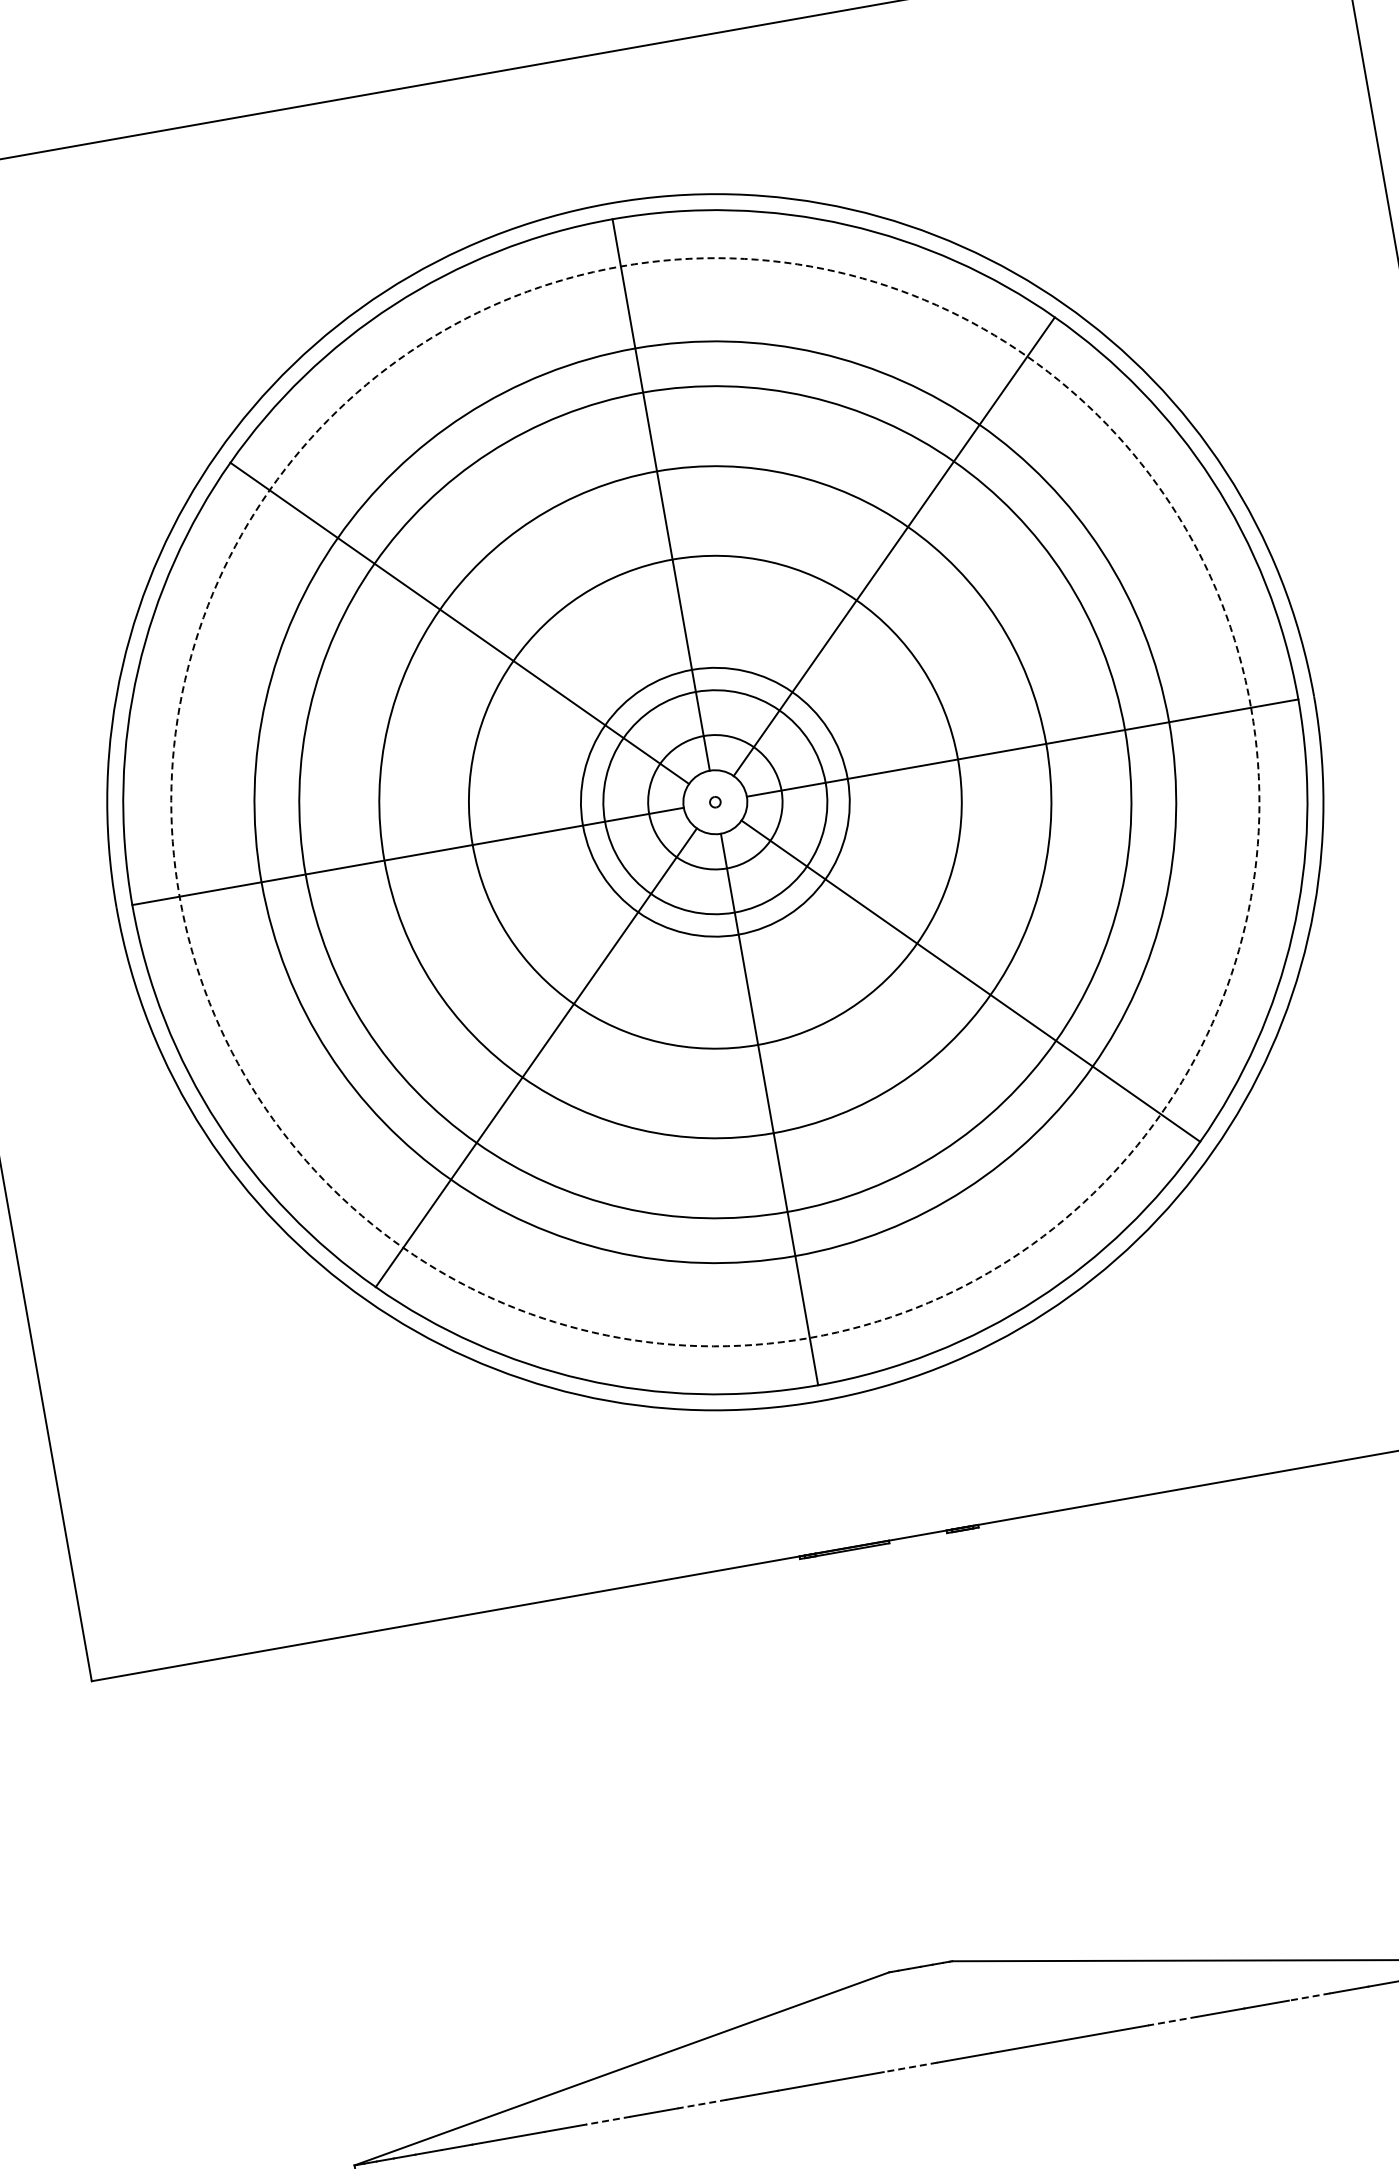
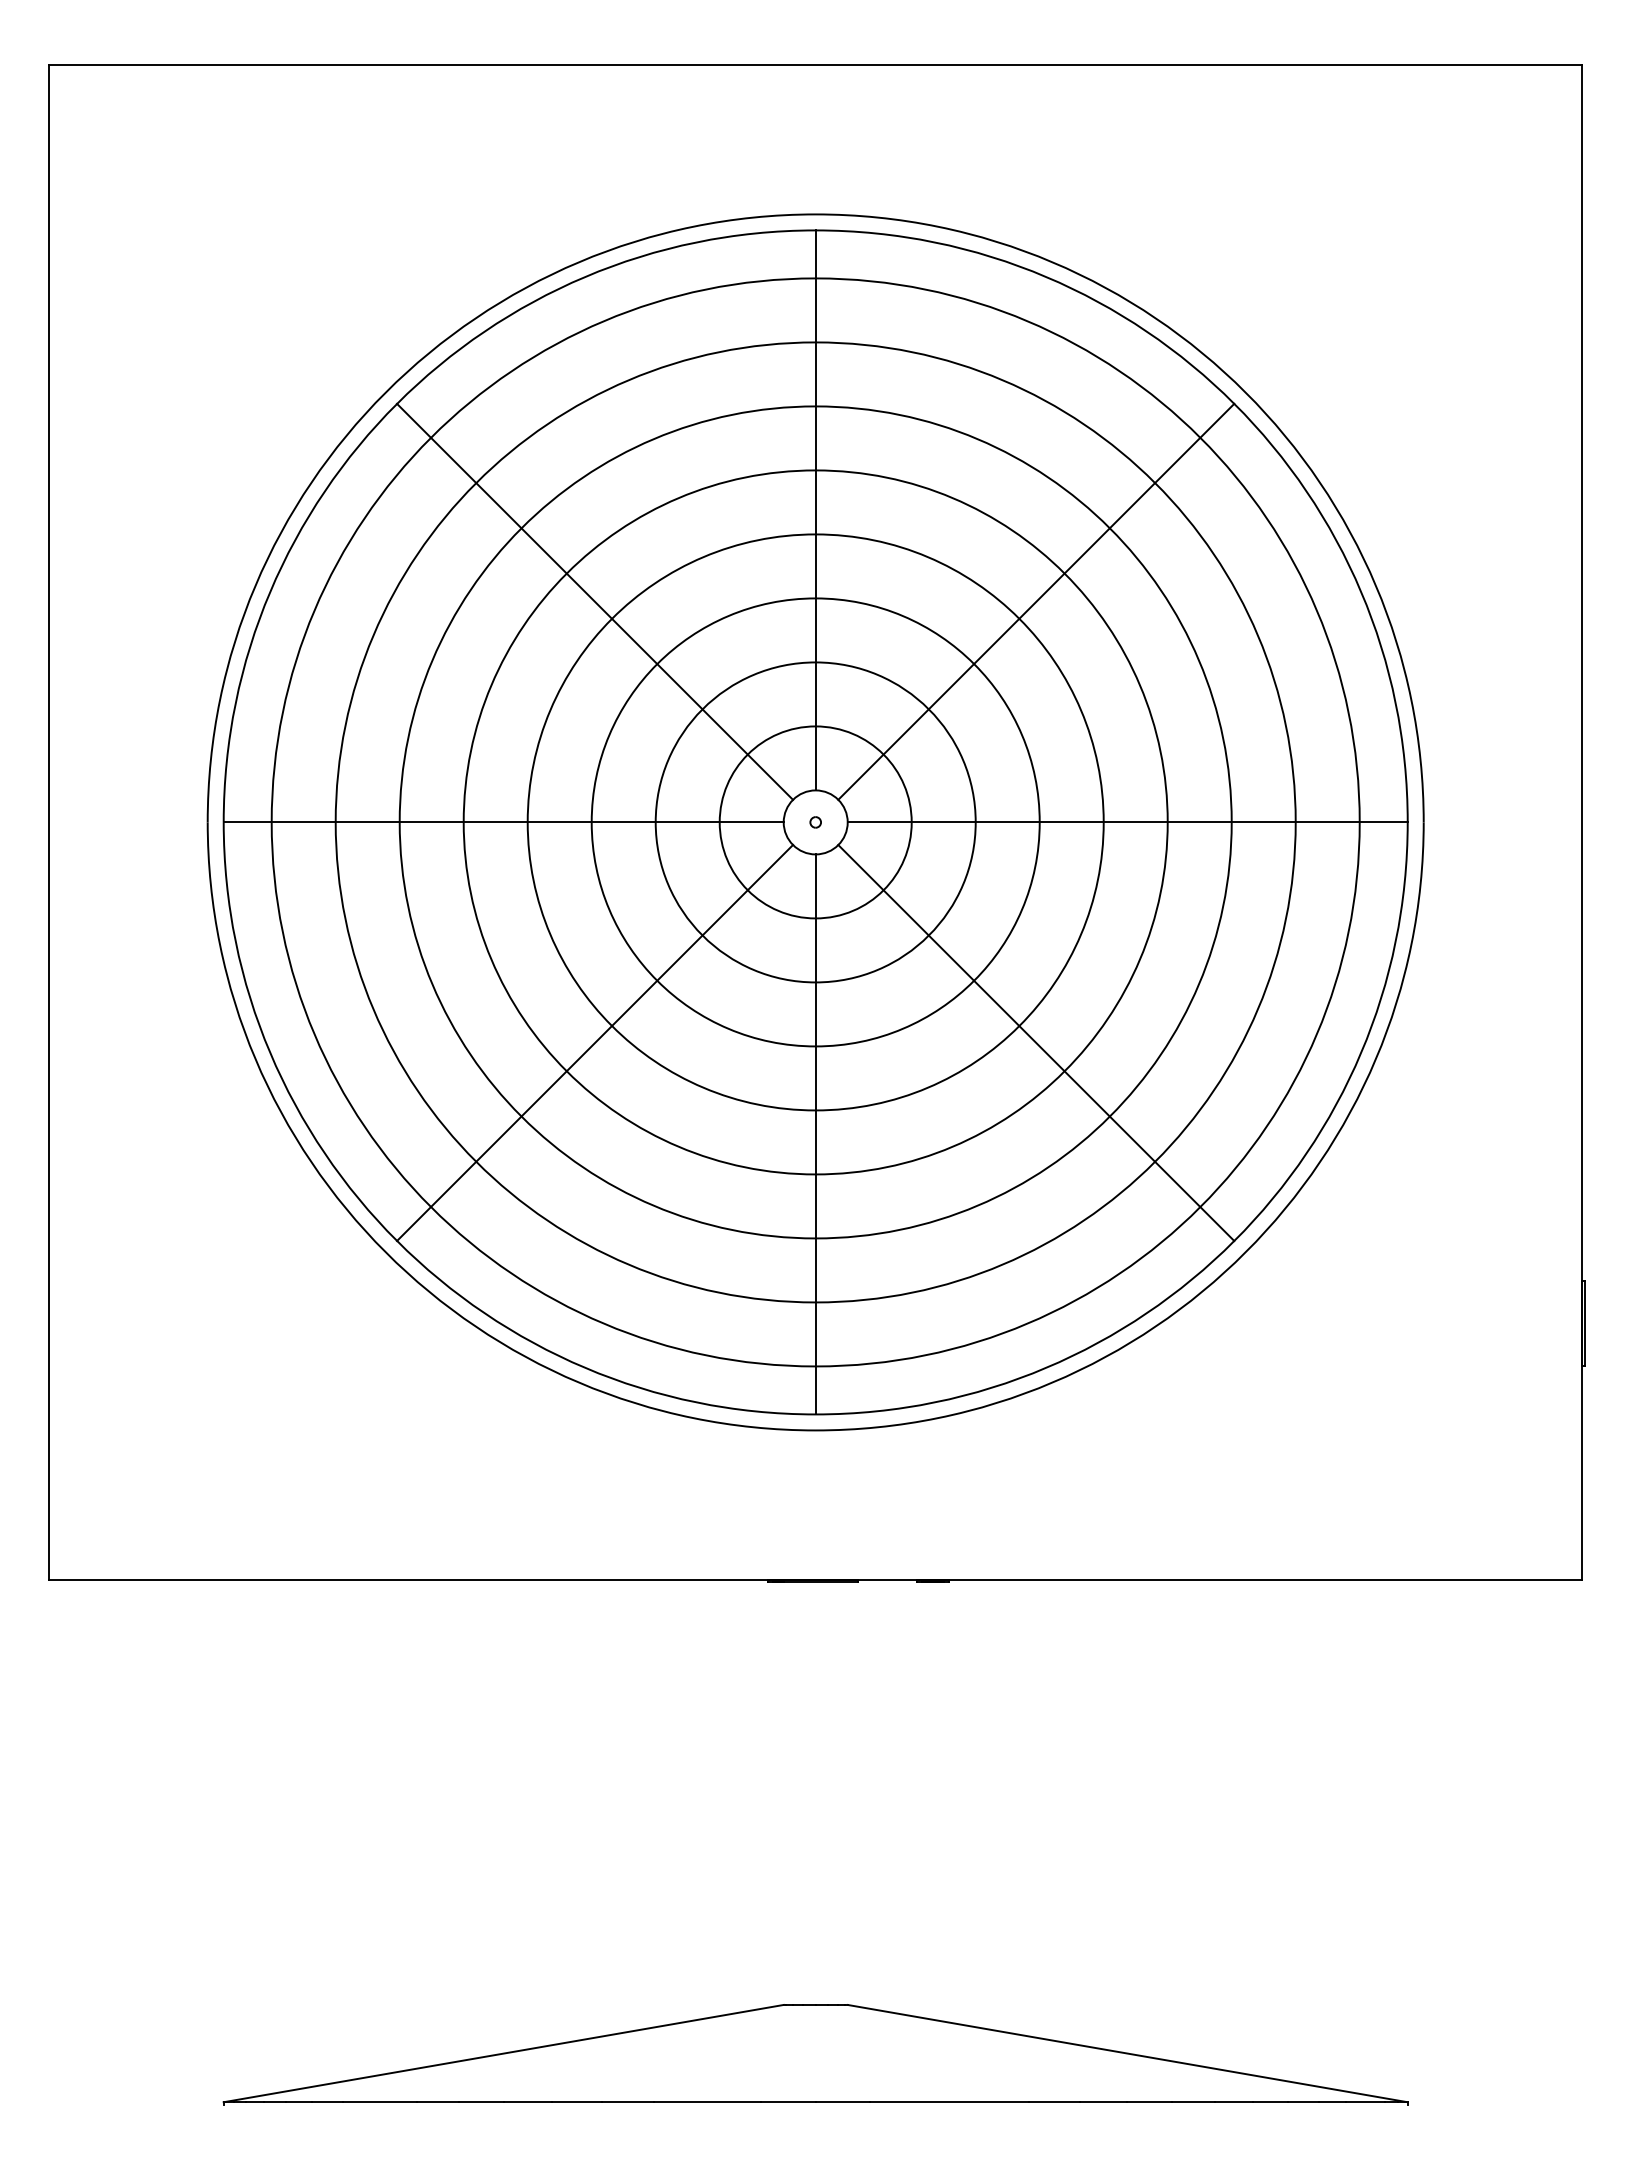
circle: (715, 802) -> (815, 822), dashed -> solid
circle: (715, 802) -> (815, 822), size x0.62
circle: (715, 802) -> (815, 822), size x1.43
circle: (715, 802) -> (815, 822), size x1.43
circle: (715, 802) -> (815, 822), size x1.43
circle: (715, 802) -> (815, 822), size x1.43
circle: (715, 802) -> (815, 822), size x1.67
line: (1308, 1997) -> (1192, 2102), dashed -> solid
line: (1172, 2021) -> (1054, 2102), dashed -> solid
line: (909, 2067) -> (787, 2102), dashed -> solid
line: (702, 2104) -> (576, 2102), dashed -> solid
line: (608, 2120) -> (481, 2102), dashed -> solid

